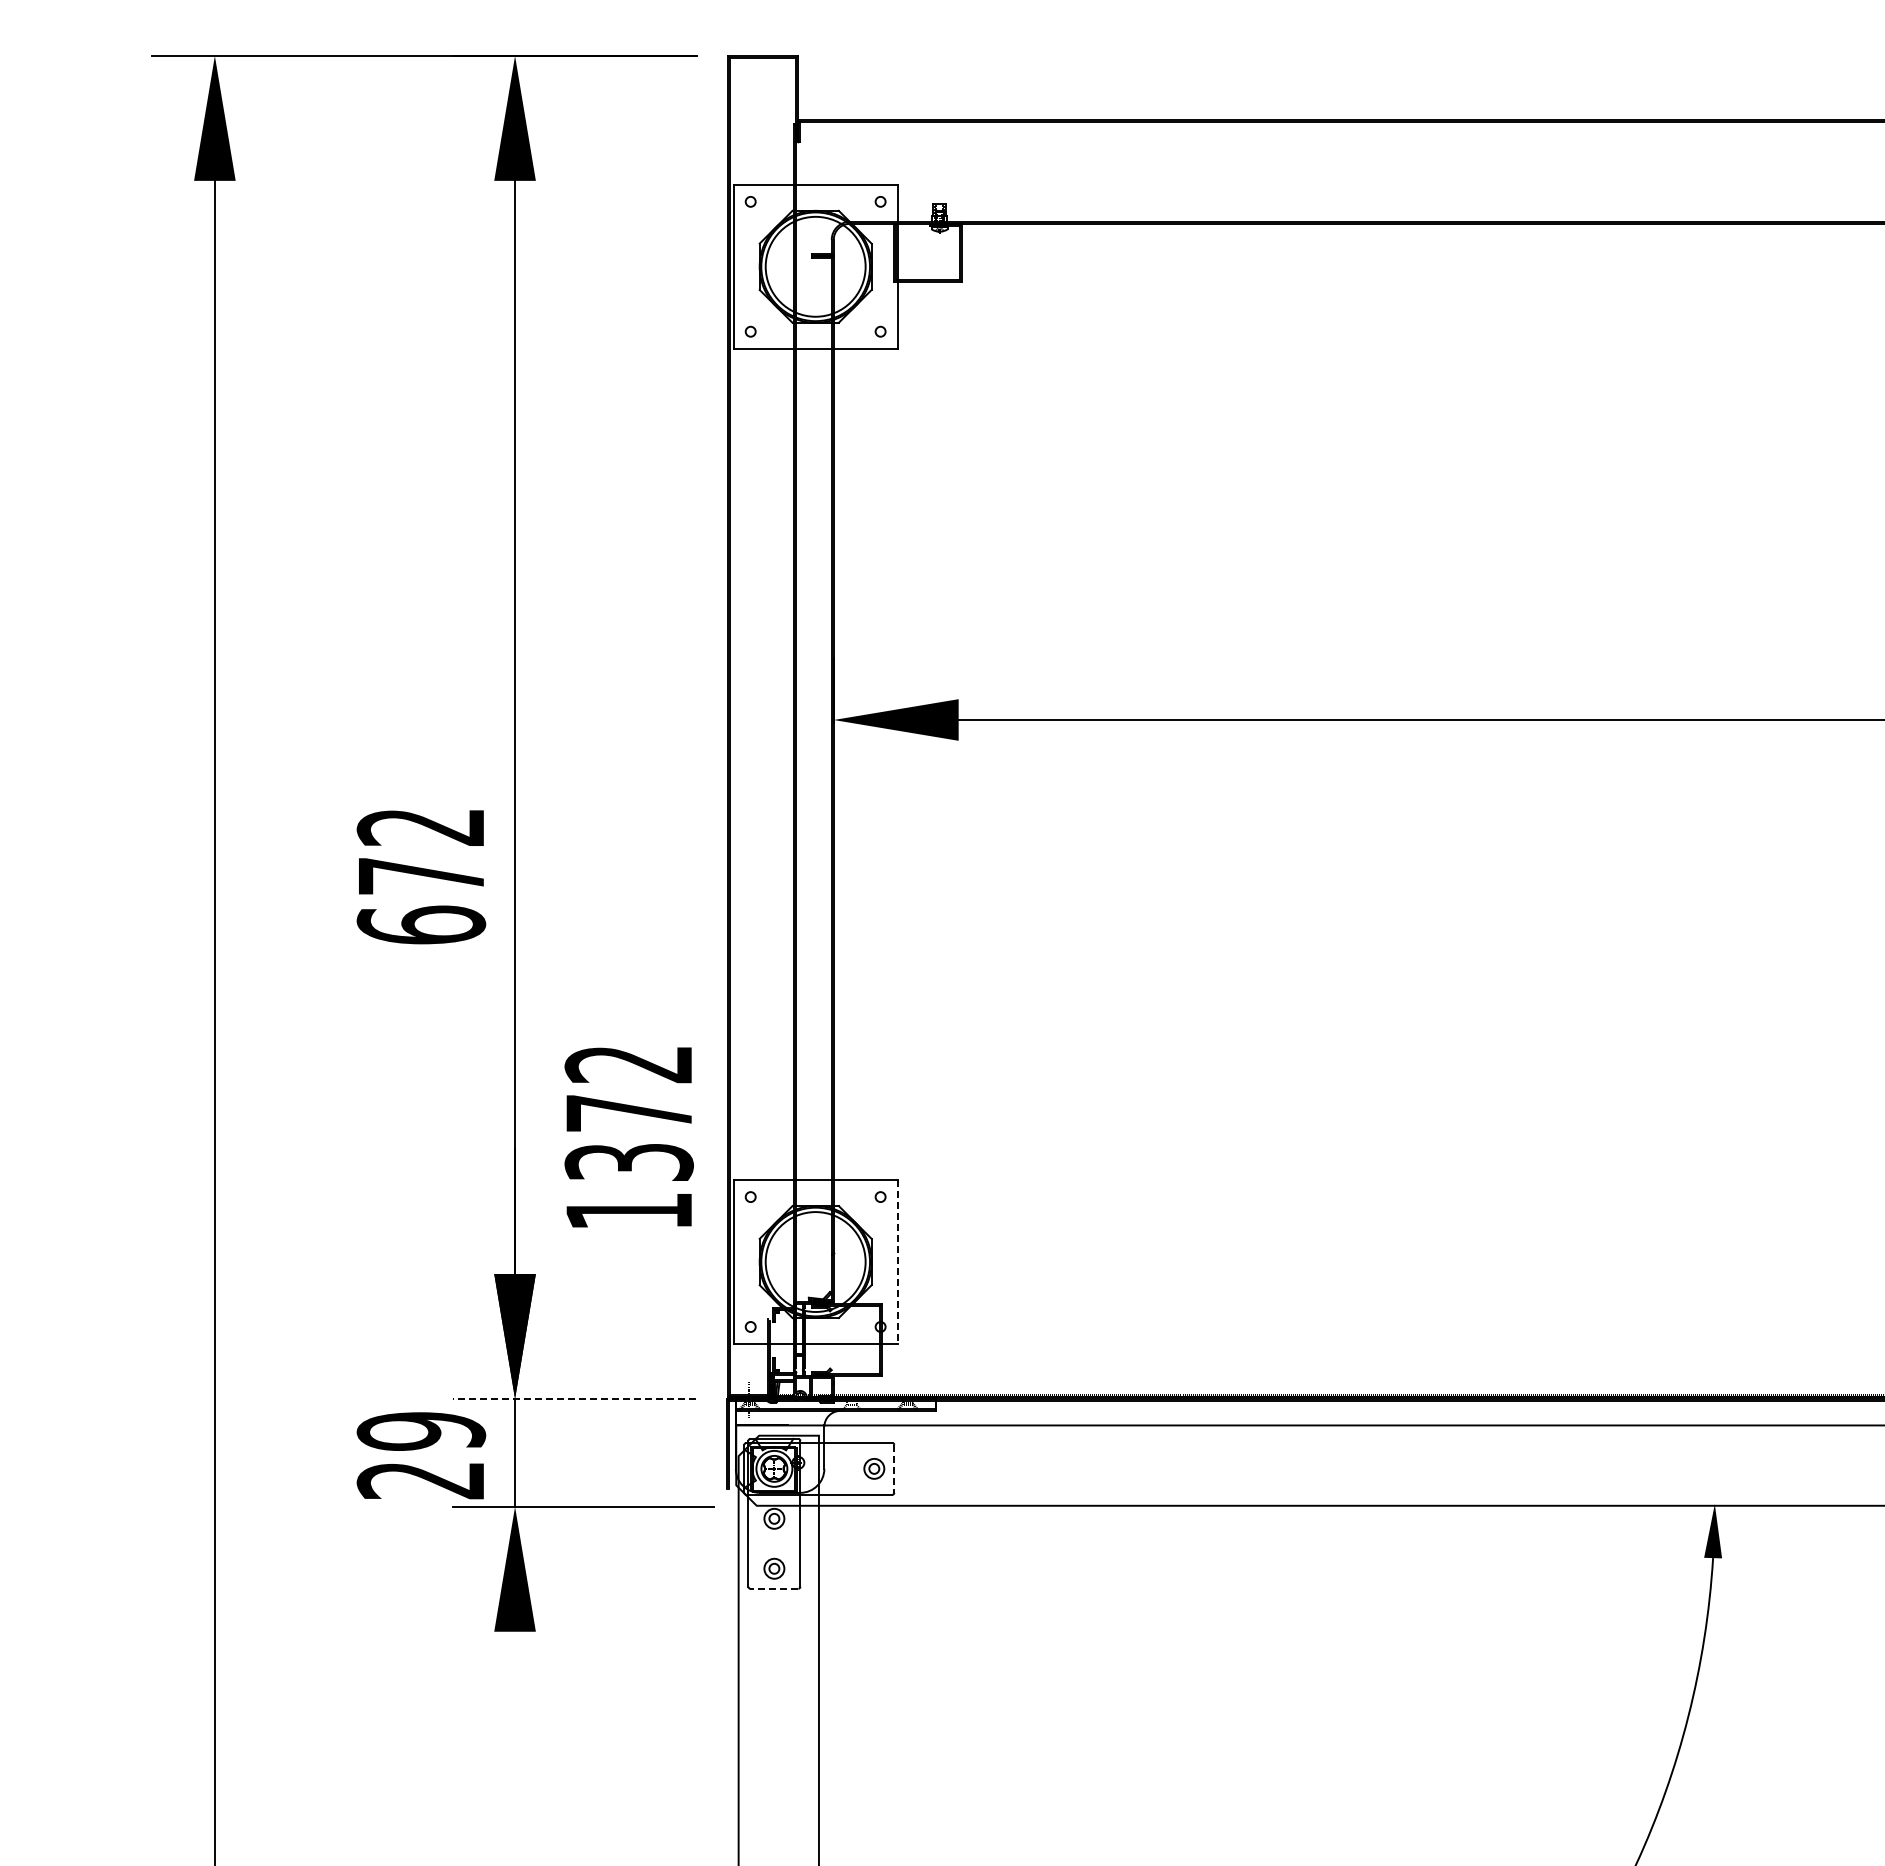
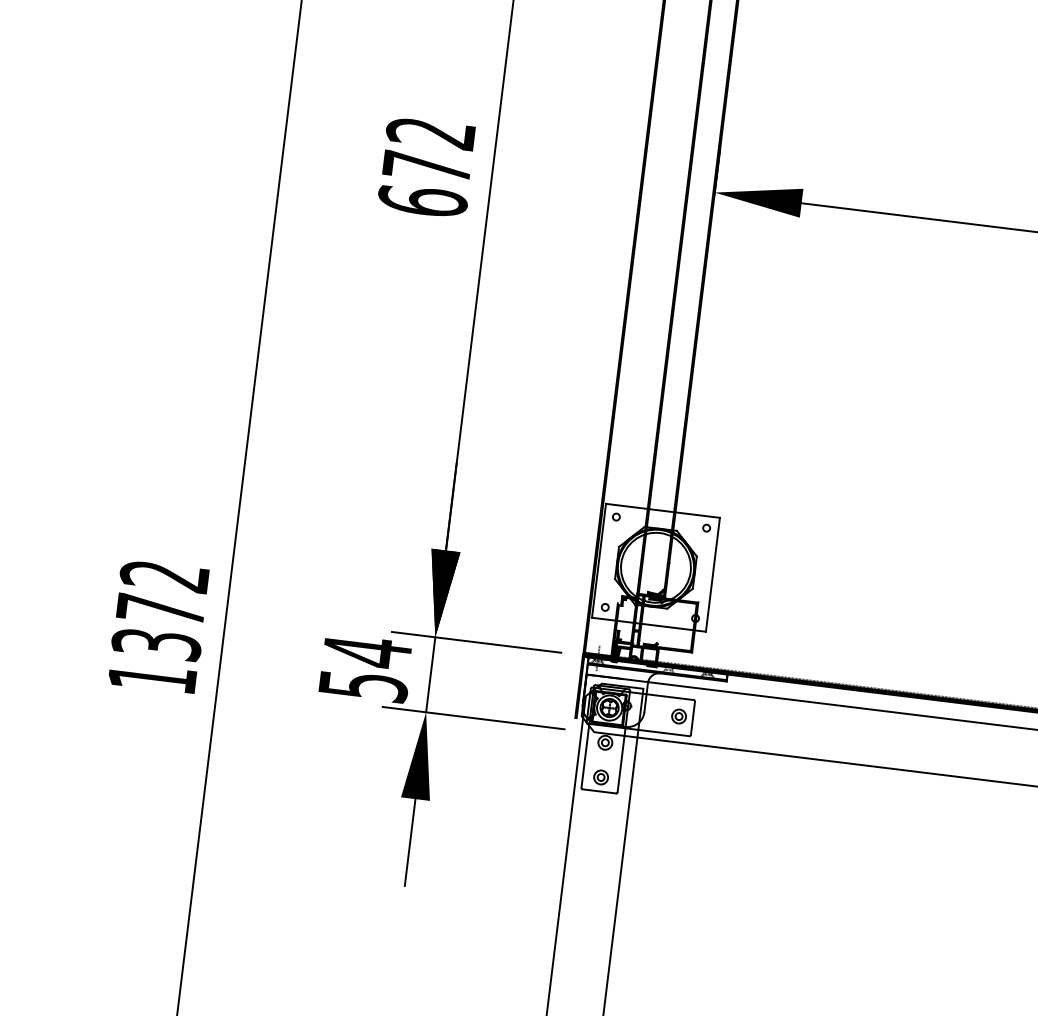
text: (421, 877) -> (426, 168), moved
text: (628, 1137) -> (158, 626), moved
line: (897, 1262) -> (712, 575), dashed -> solid
line: (574, 1398) -> (476, 642), dashed -> solid
text: (421, 1455) -> (365, 668), 29 -> 54
line: (894, 1468) -> (693, 718), dashed -> solid
line: (774, 1588) -> (599, 791), dashed -> solid
line: (515, 1693) -> (410, 842), added

